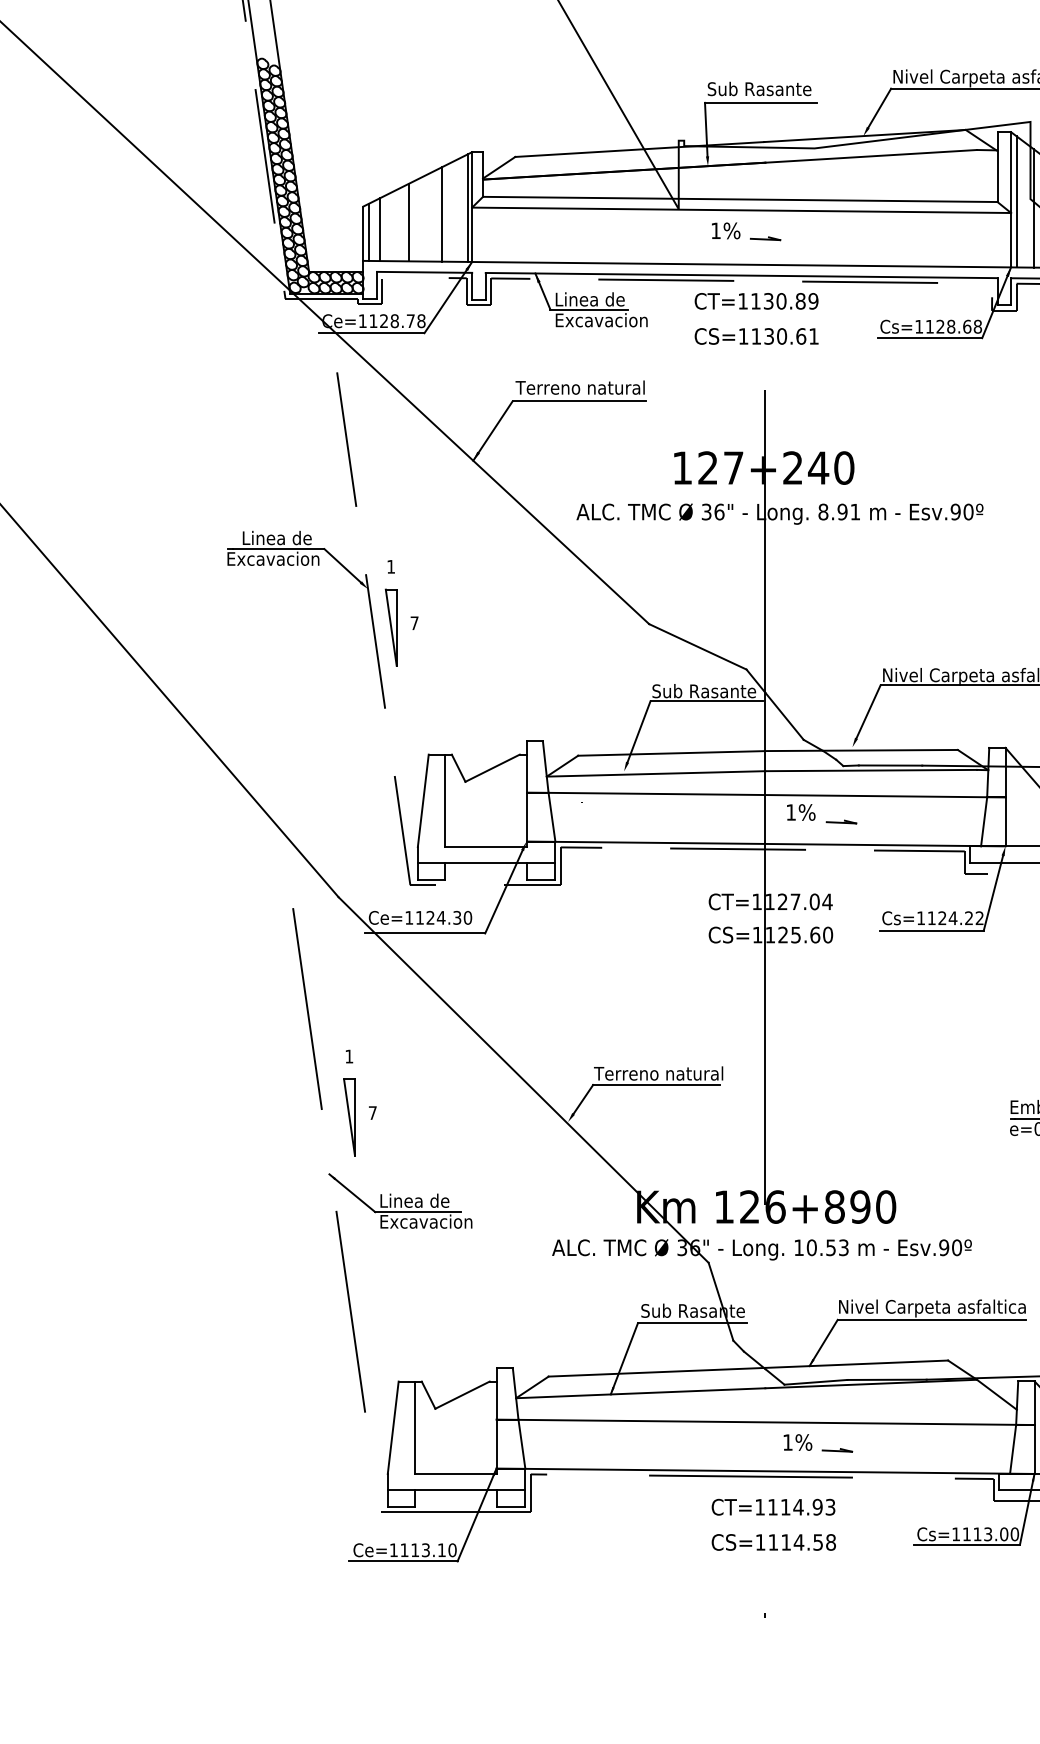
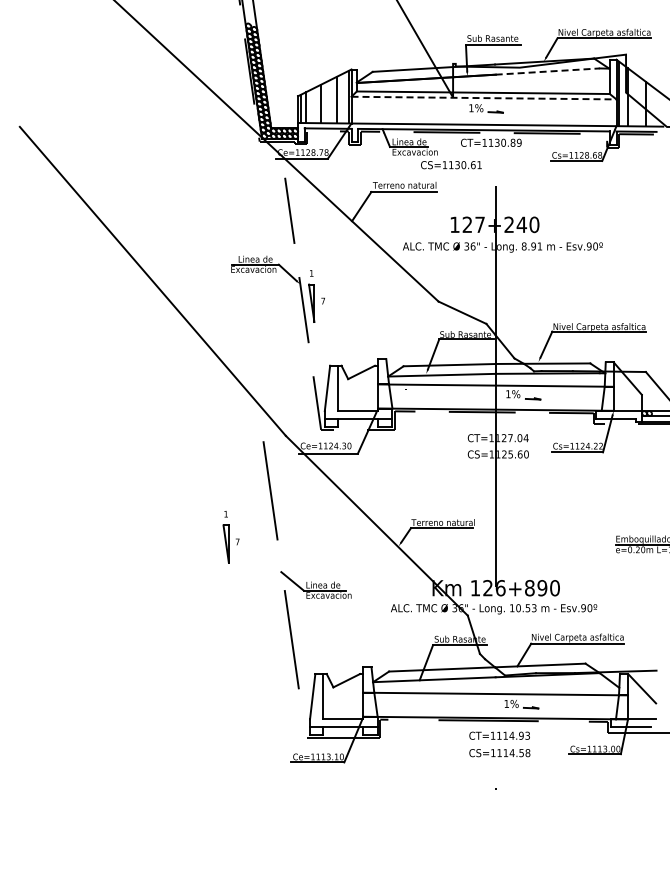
line: (872, 156) -> (548, 71), solid -> dashed
line: (742, 211) -> (484, 98), solid -> dashed
text: (756, 337) -> (451, 165), moved
part: (358, 1103) -> (230, 537), moved

